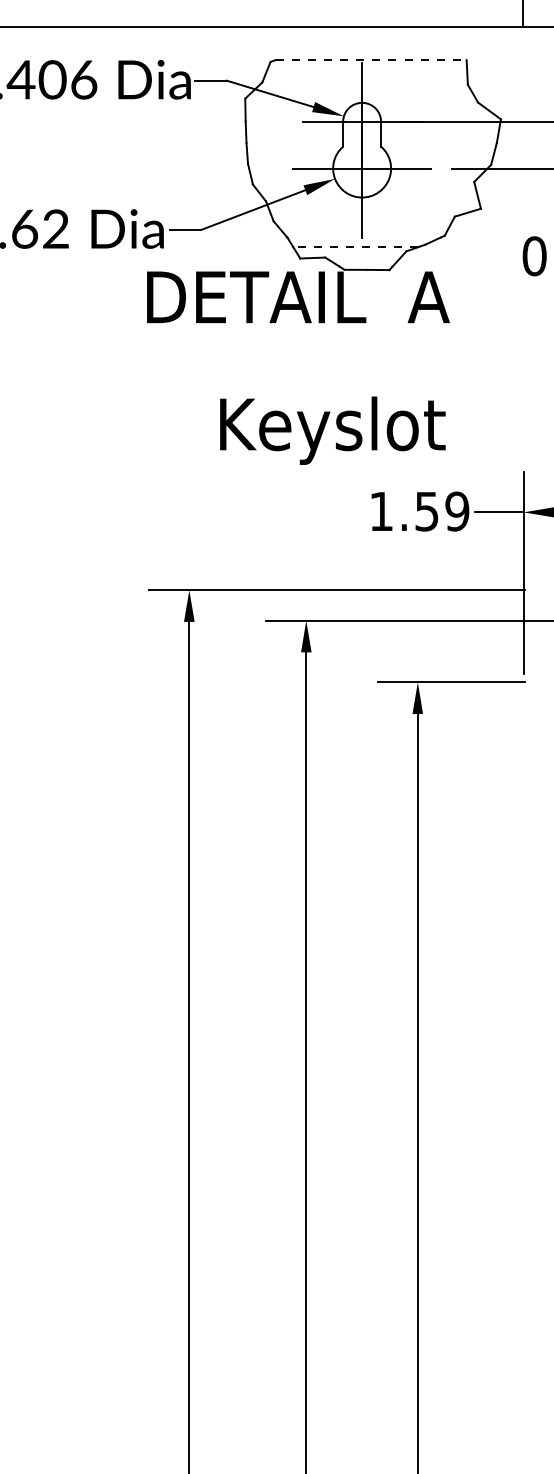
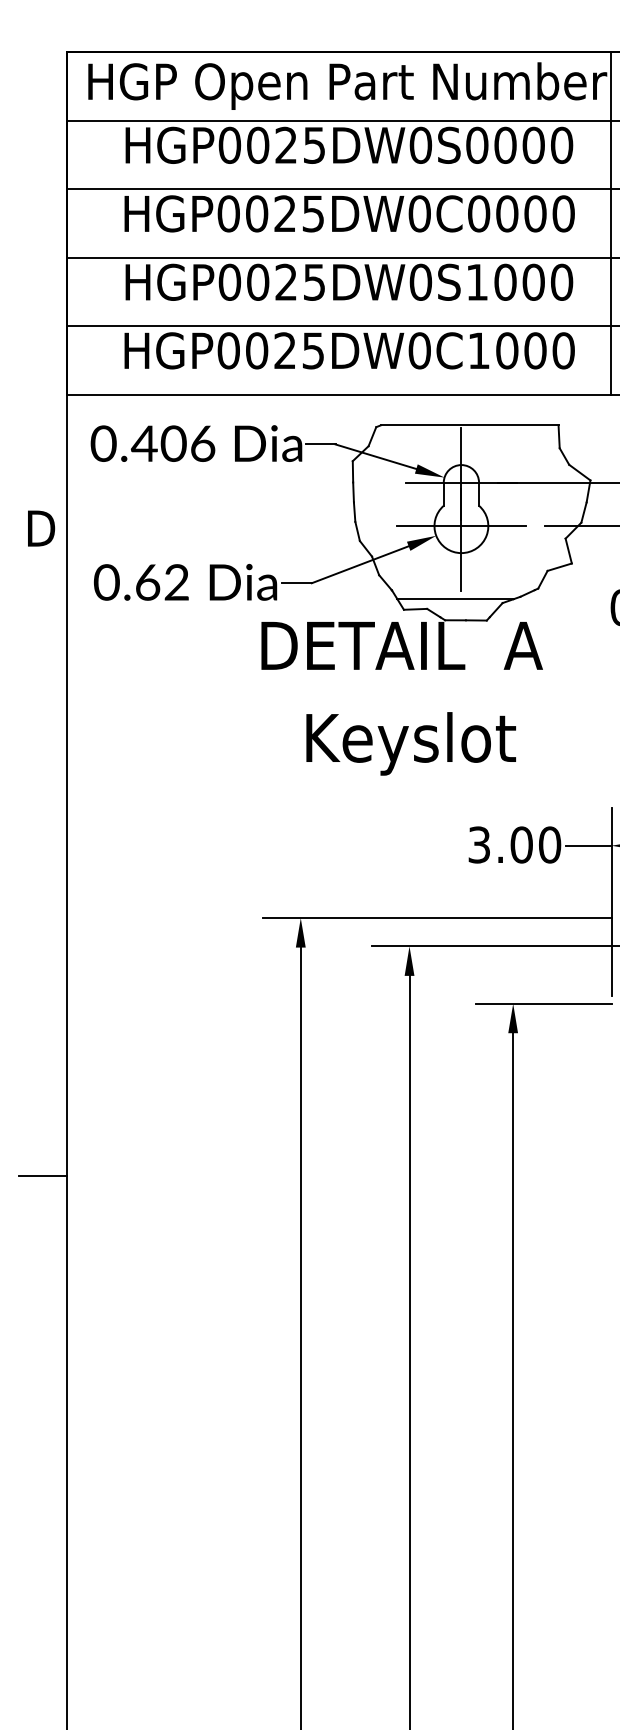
line: (370, 60) -> (469, 425), dashed -> solid
line: (355, 247) -> (455, 599), dashed -> solid
text: (332, 430) -> (410, 743), moved
text: (419, 511) -> (514, 844), 1.59 -> 3.00

